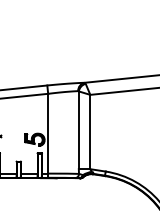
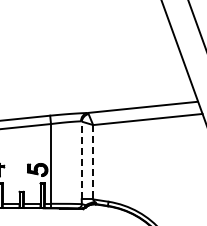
line: (78, 130) -> (81, 160), solid -> dashed
line: (90, 132) -> (93, 162), solid -> dashed

